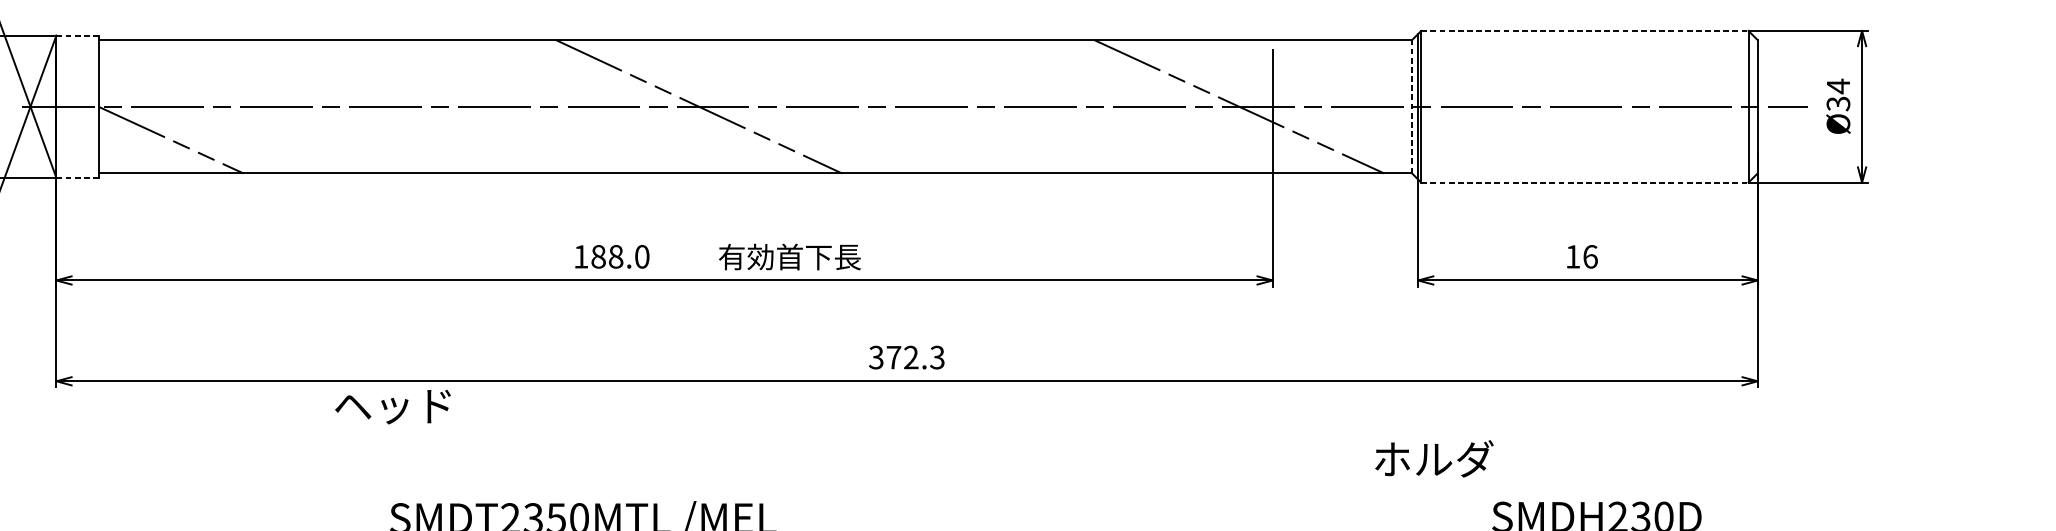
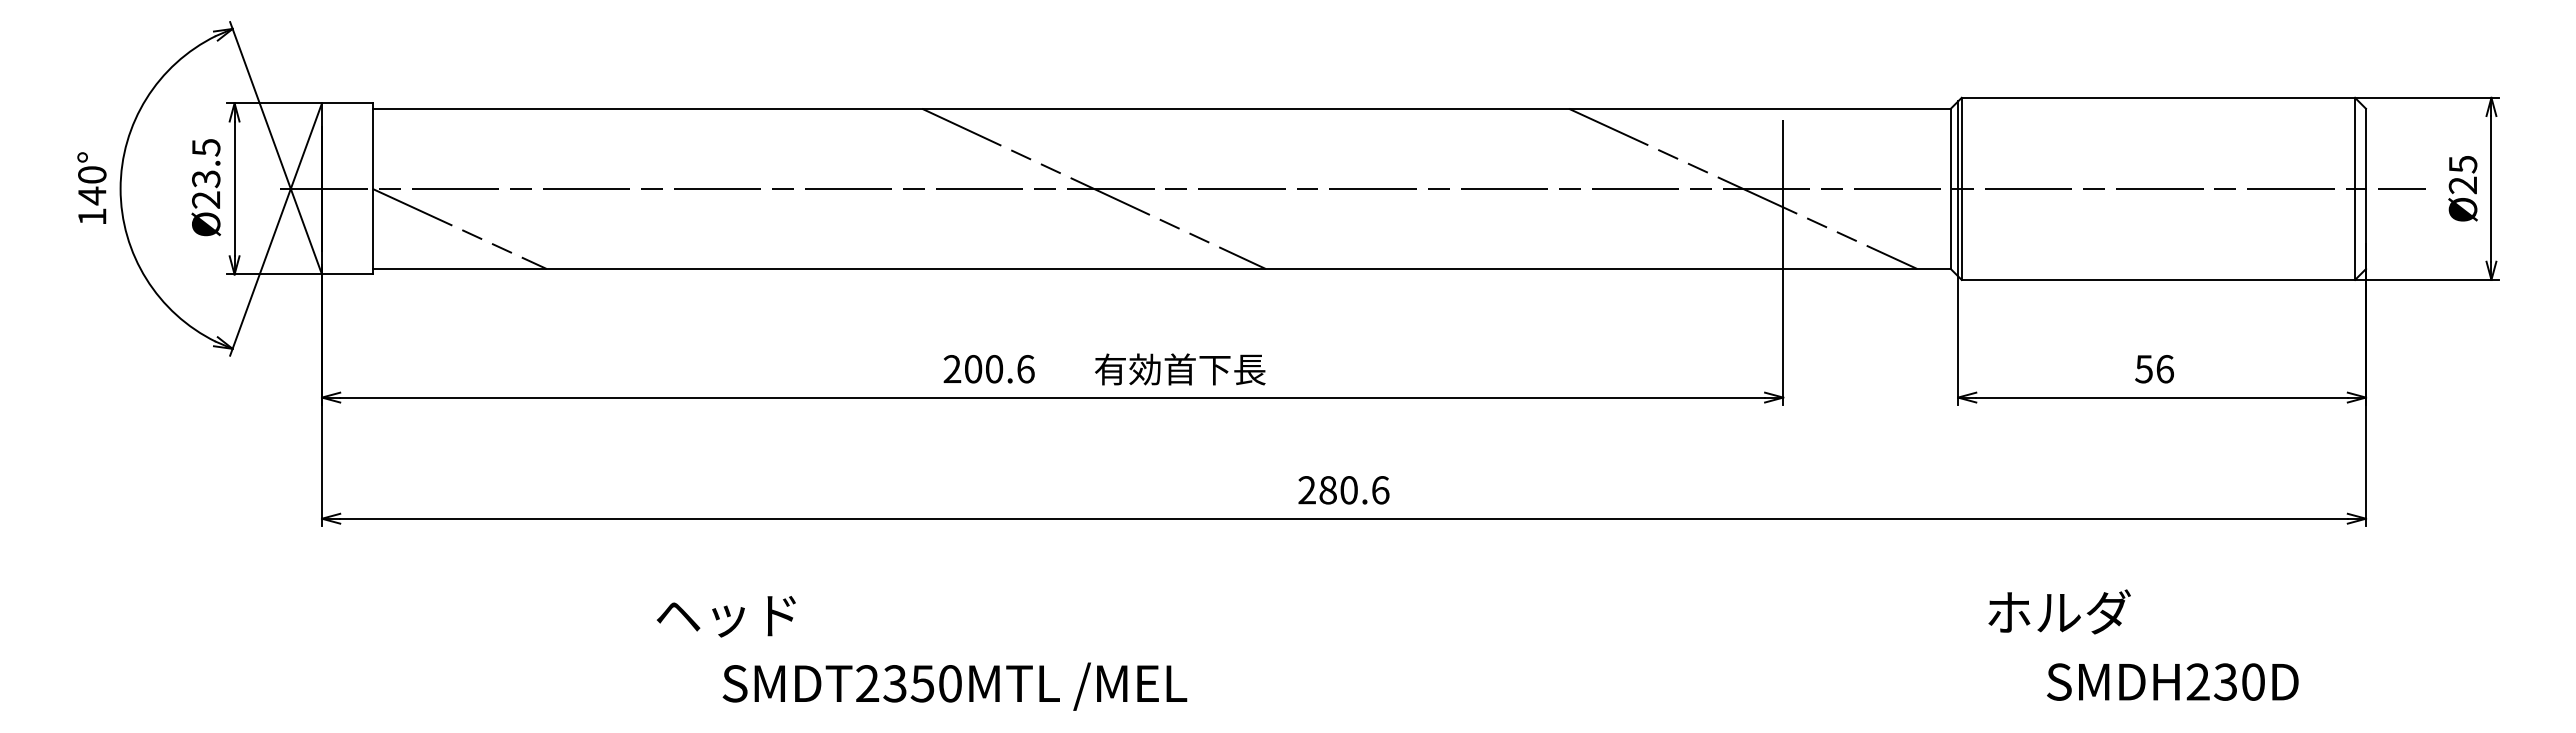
line: (1584, 30) -> (2158, 97), dashed -> solid
line: (77, 35) -> (347, 103), dashed -> solid
text: (1838, 94) -> (2463, 174), Ø34 -> Ø25
line: (1411, 106) -> (1950, 188), dashed -> solid
line: (77, 178) -> (347, 274), dashed -> solid
line: (1584, 182) -> (2158, 279), dashed -> solid
text: (611, 257) -> (988, 369), 188.0 -> 200.6
text: (790, 257) -> (1180, 369), moved
text: (1572, 257) -> (2143, 369), 16 -> 56
text: (906, 357) -> (1343, 490), 372.3 -> 280.6
text: (392, 406) -> (725, 616), moved
text: (1434, 458) -> (2059, 611), moved

